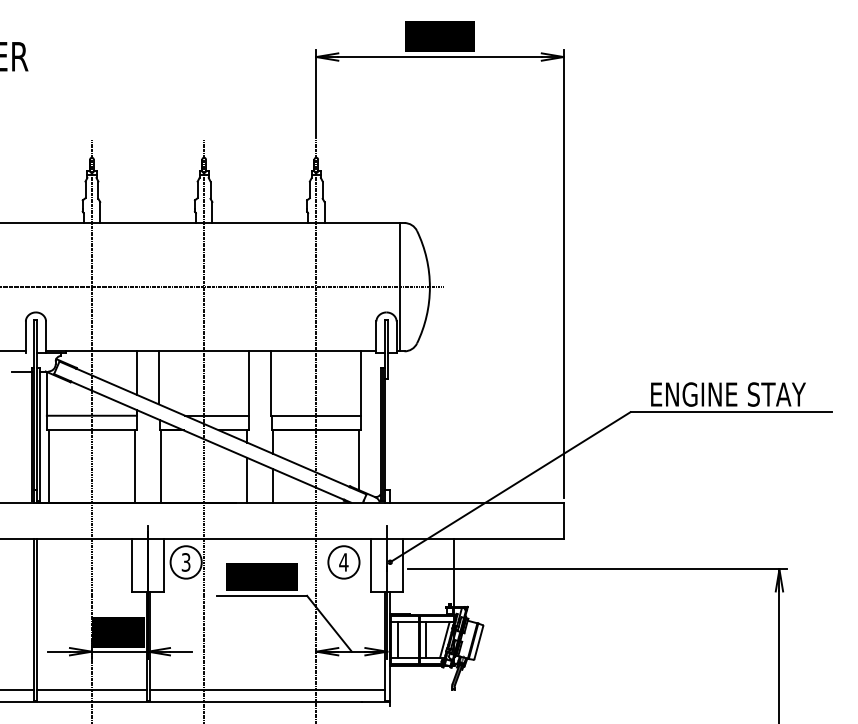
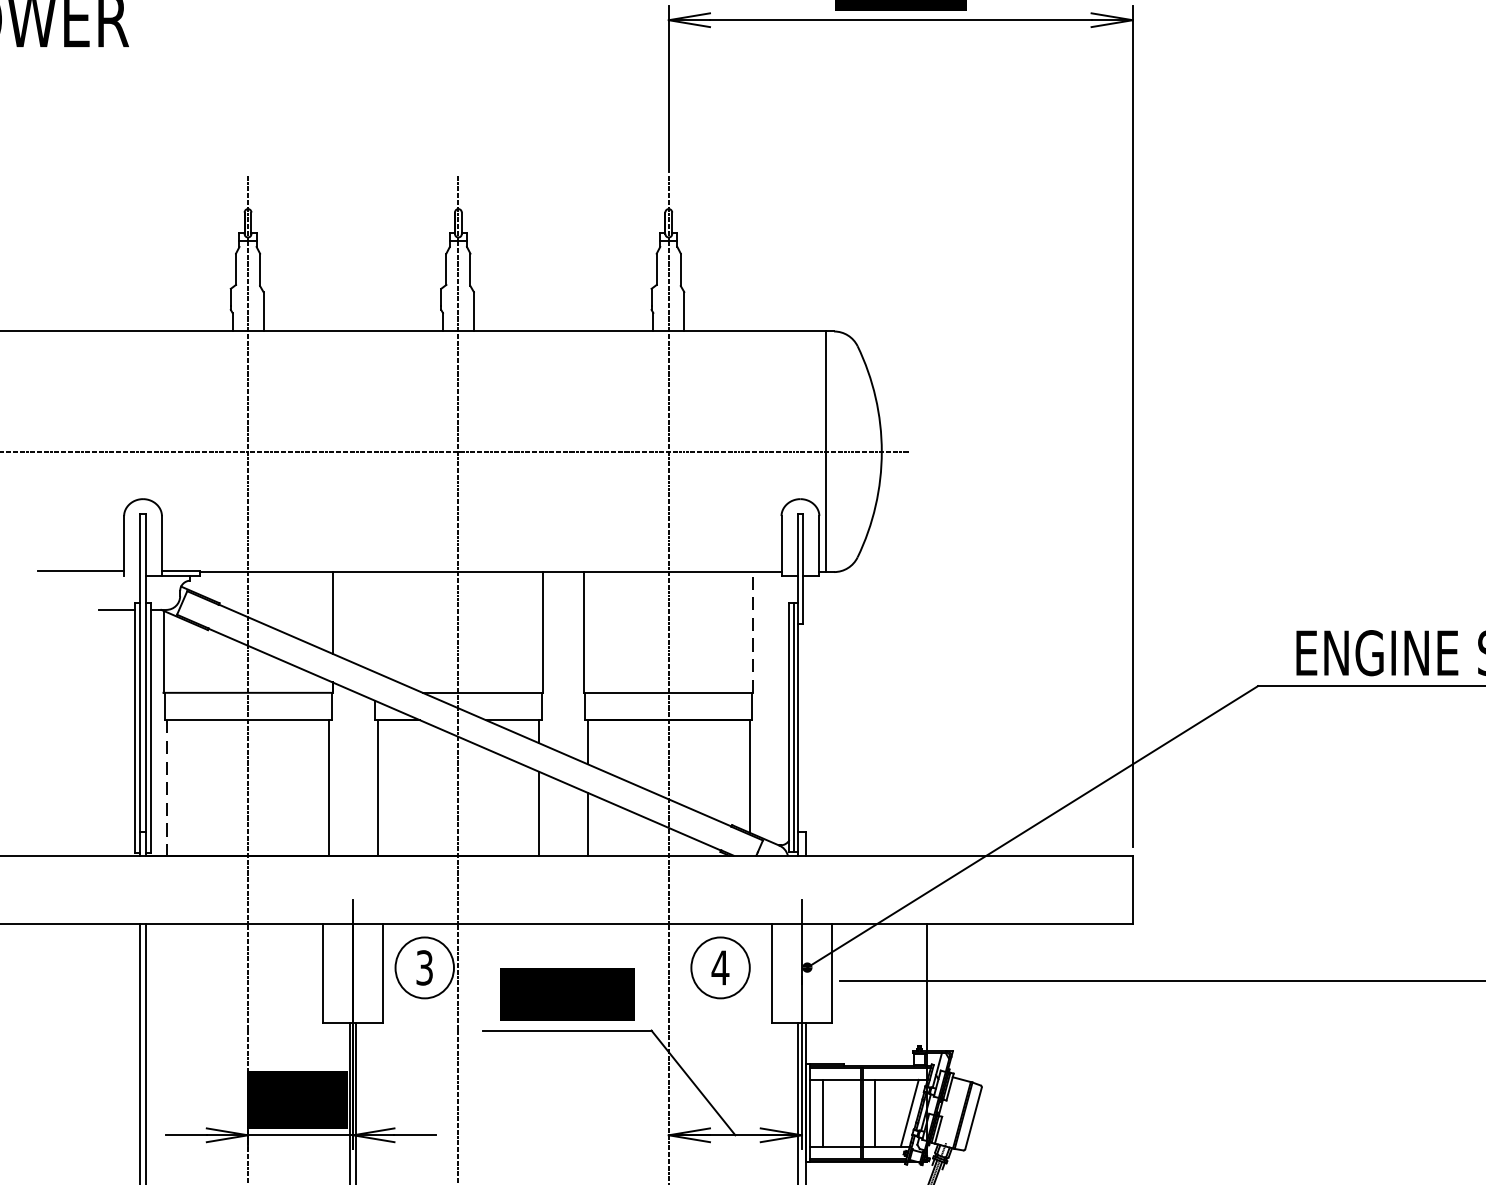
line: (159, 377) -> (374, 621), removed
line: (361, 383) -> (753, 632), solid -> dashed
line: (48, 466) -> (166, 788), solid -> dashed

